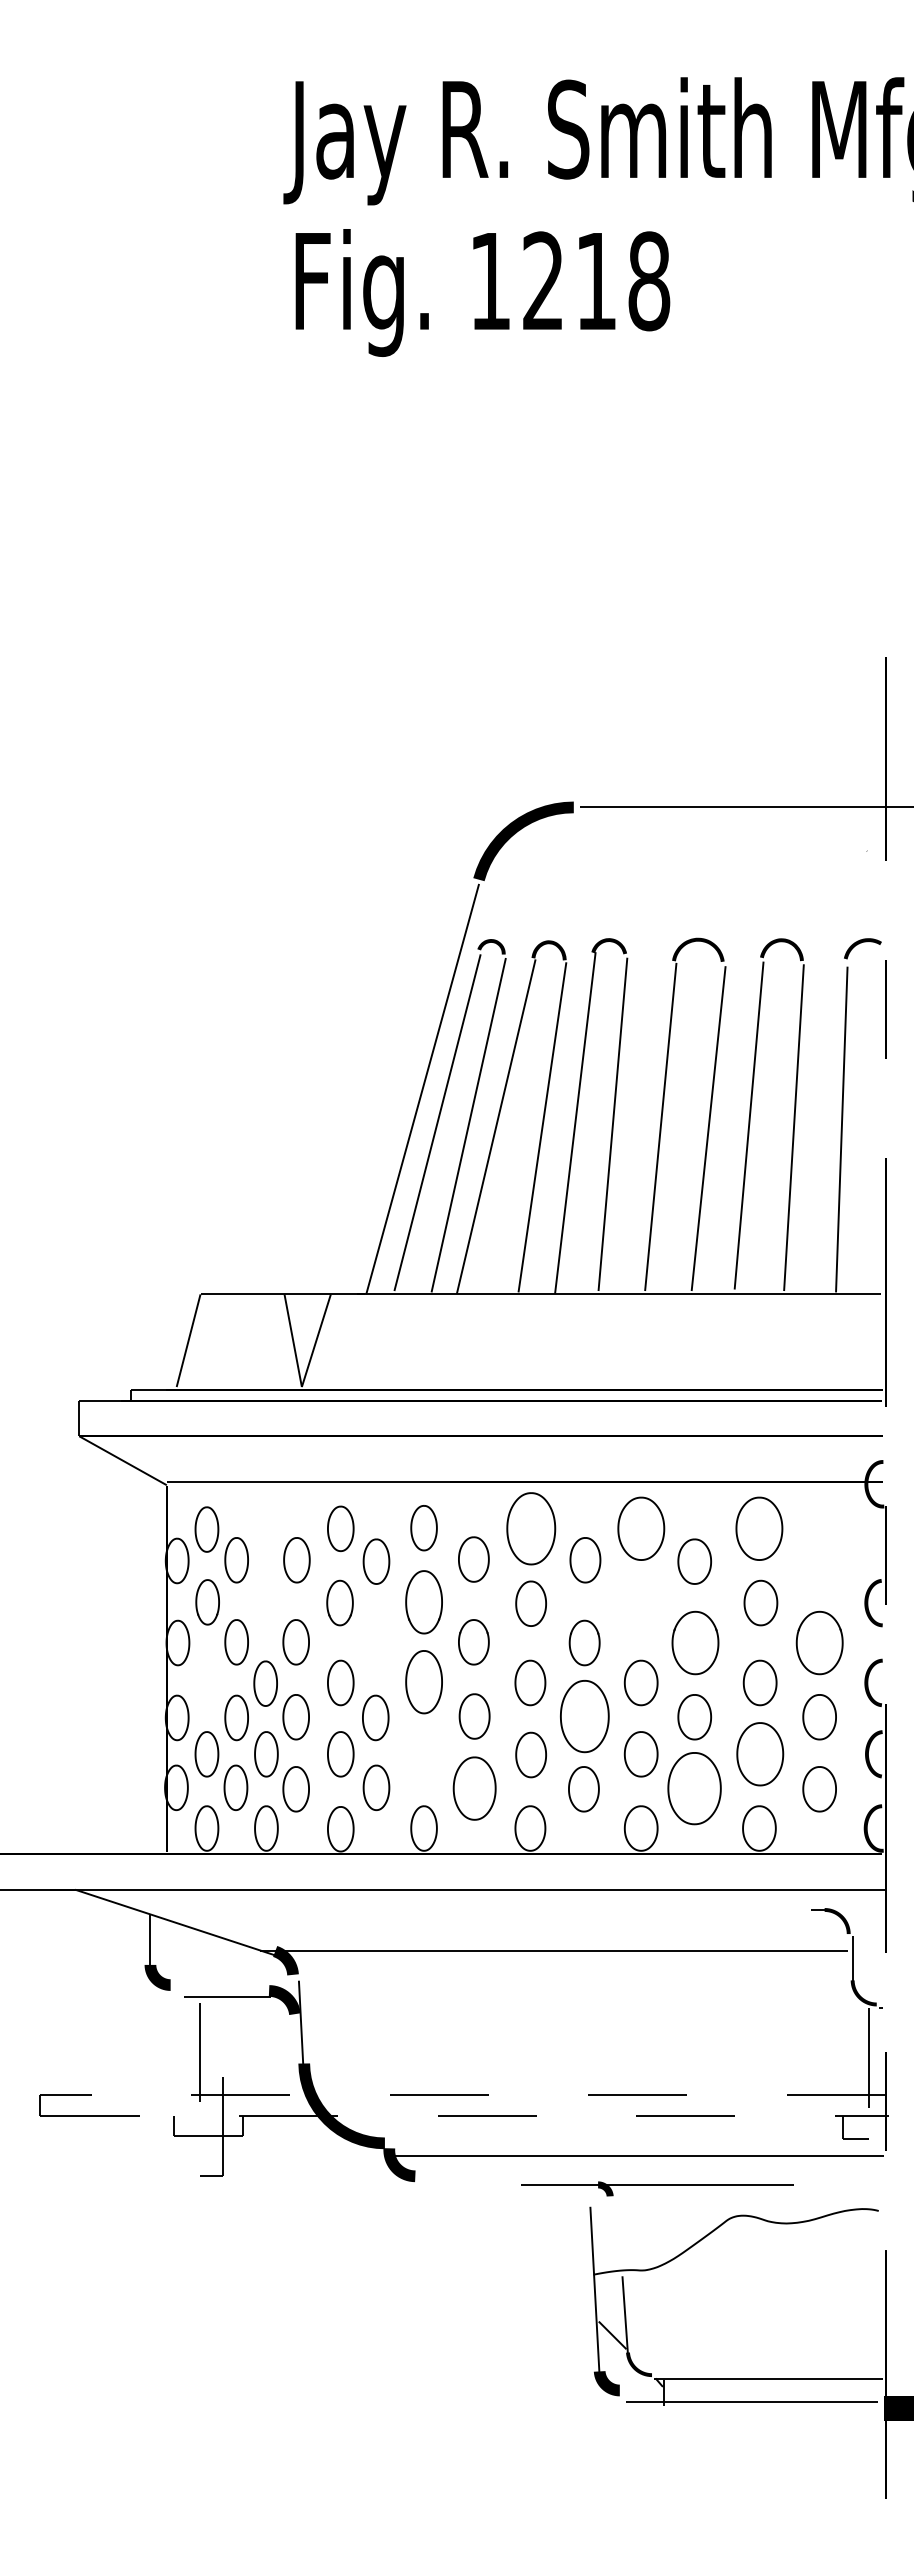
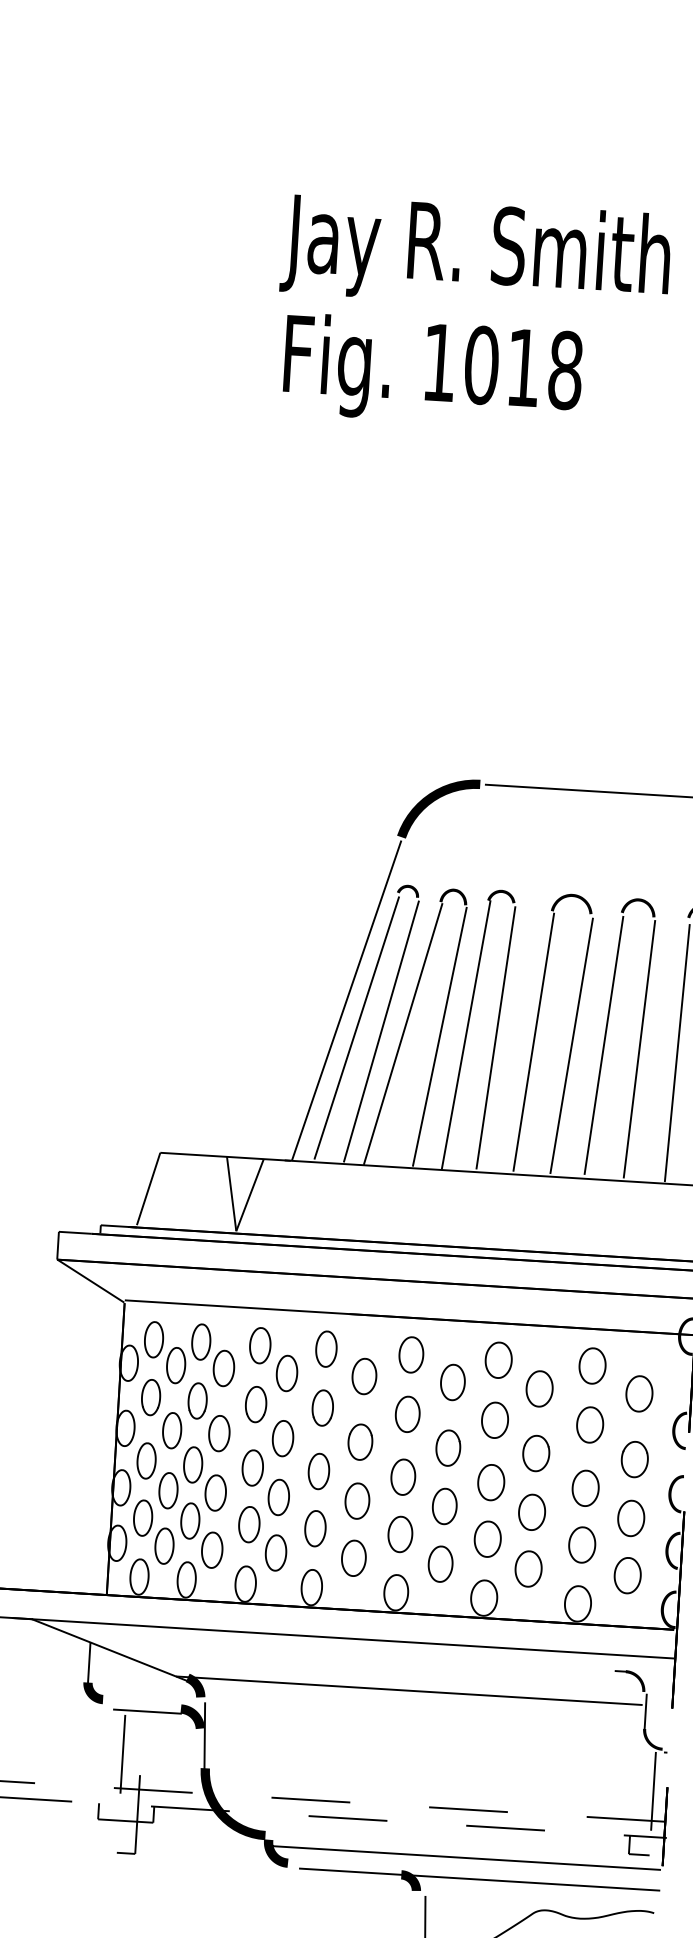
text: (543, 281) -> (481, 365), 1218 -> 1018
part: (266, 1528) -> (201, 1341), added
part: (530, 1528) -> (410, 1354), size x0.62
part: (640, 1528) -> (498, 1359), size x0.71
part: (759, 1528) -> (592, 1365), size x0.71
part: (820, 1560) -> (639, 1394), added
part: (266, 1602) -> (197, 1400), added
part: (423, 1602) -> (322, 1408), size x0.71
part: (640, 1604) -> (494, 1420), added
part: (695, 1642) -> (536, 1453), size x0.71
part: (819, 1642) -> (634, 1459), size x0.71
part: (376, 1643) -> (283, 1438), added
part: (206, 1682) -> (146, 1461), added
part: (423, 1682) -> (318, 1471), size x0.71
part: (584, 1716) -> (444, 1506), size x0.62
part: (423, 1754) -> (314, 1528), added
part: (759, 1754) -> (581, 1545), size x0.71
part: (474, 1788) -> (353, 1558), size x0.71
part: (694, 1788) -> (528, 1568), size x0.62
part: (657, 2188) -> (479, 1884), size x1.67

